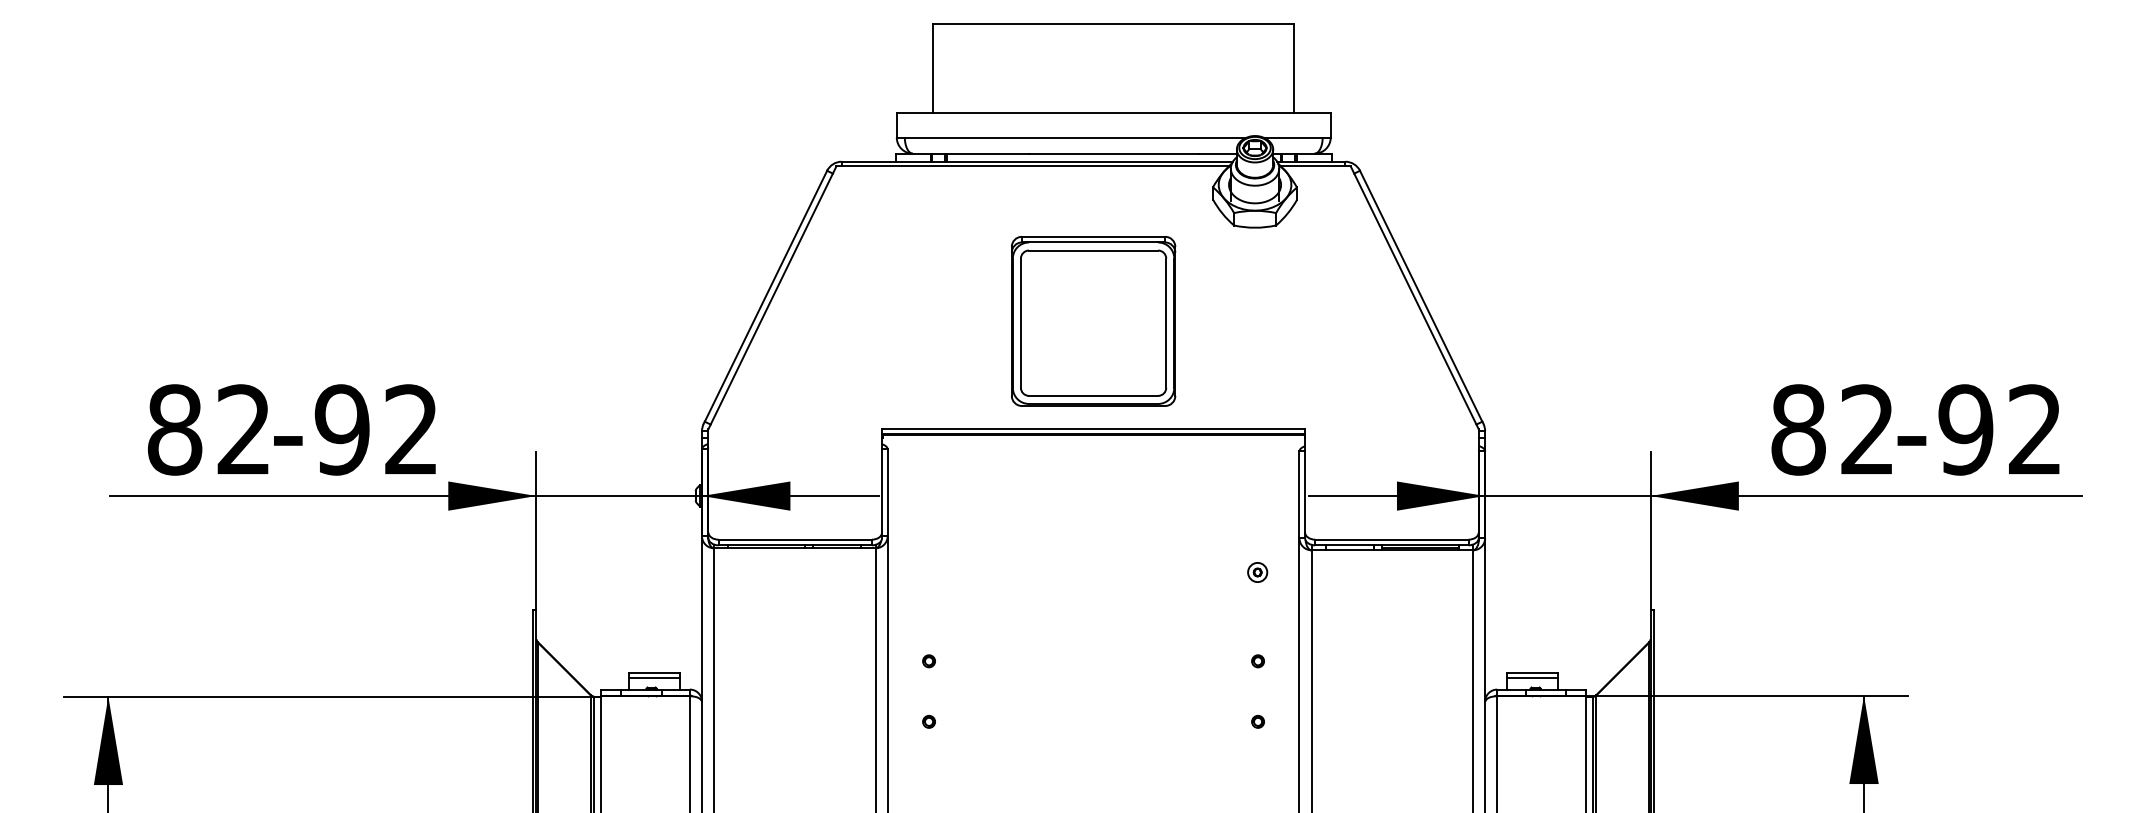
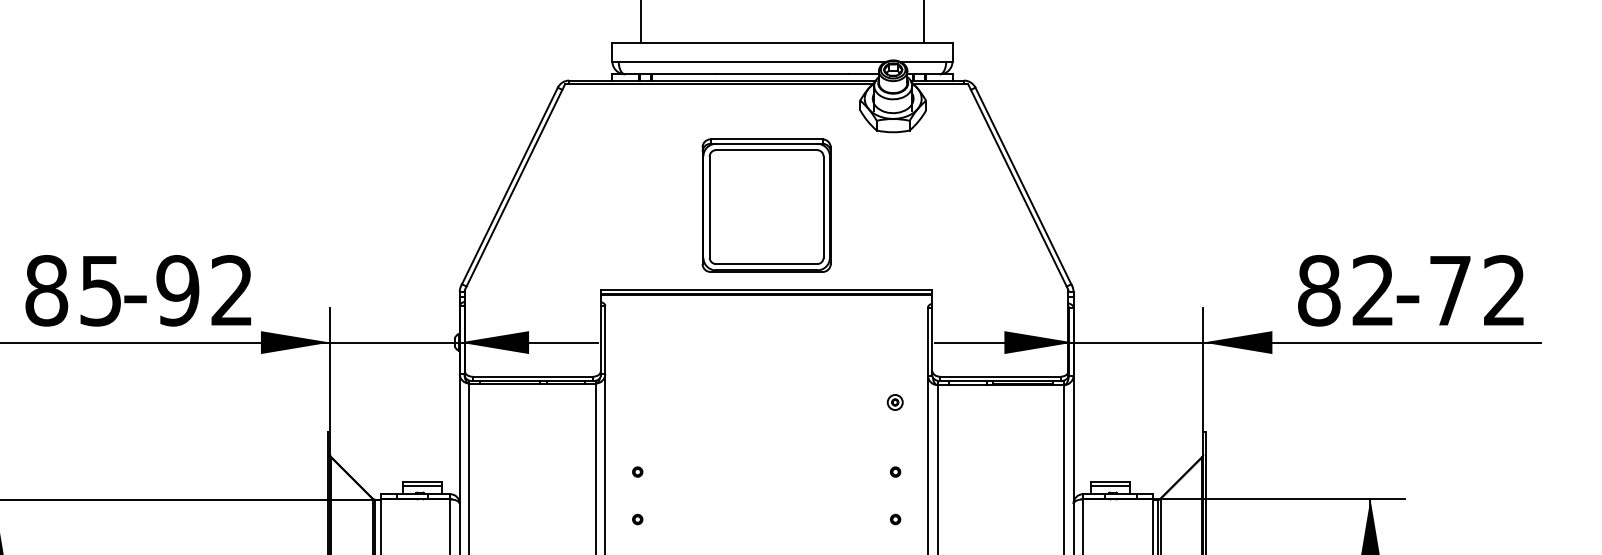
text: (243, 429) -> (100, 290), 82 -> 85
text: (1965, 429) -> (1449, 290), -92 -> -72

